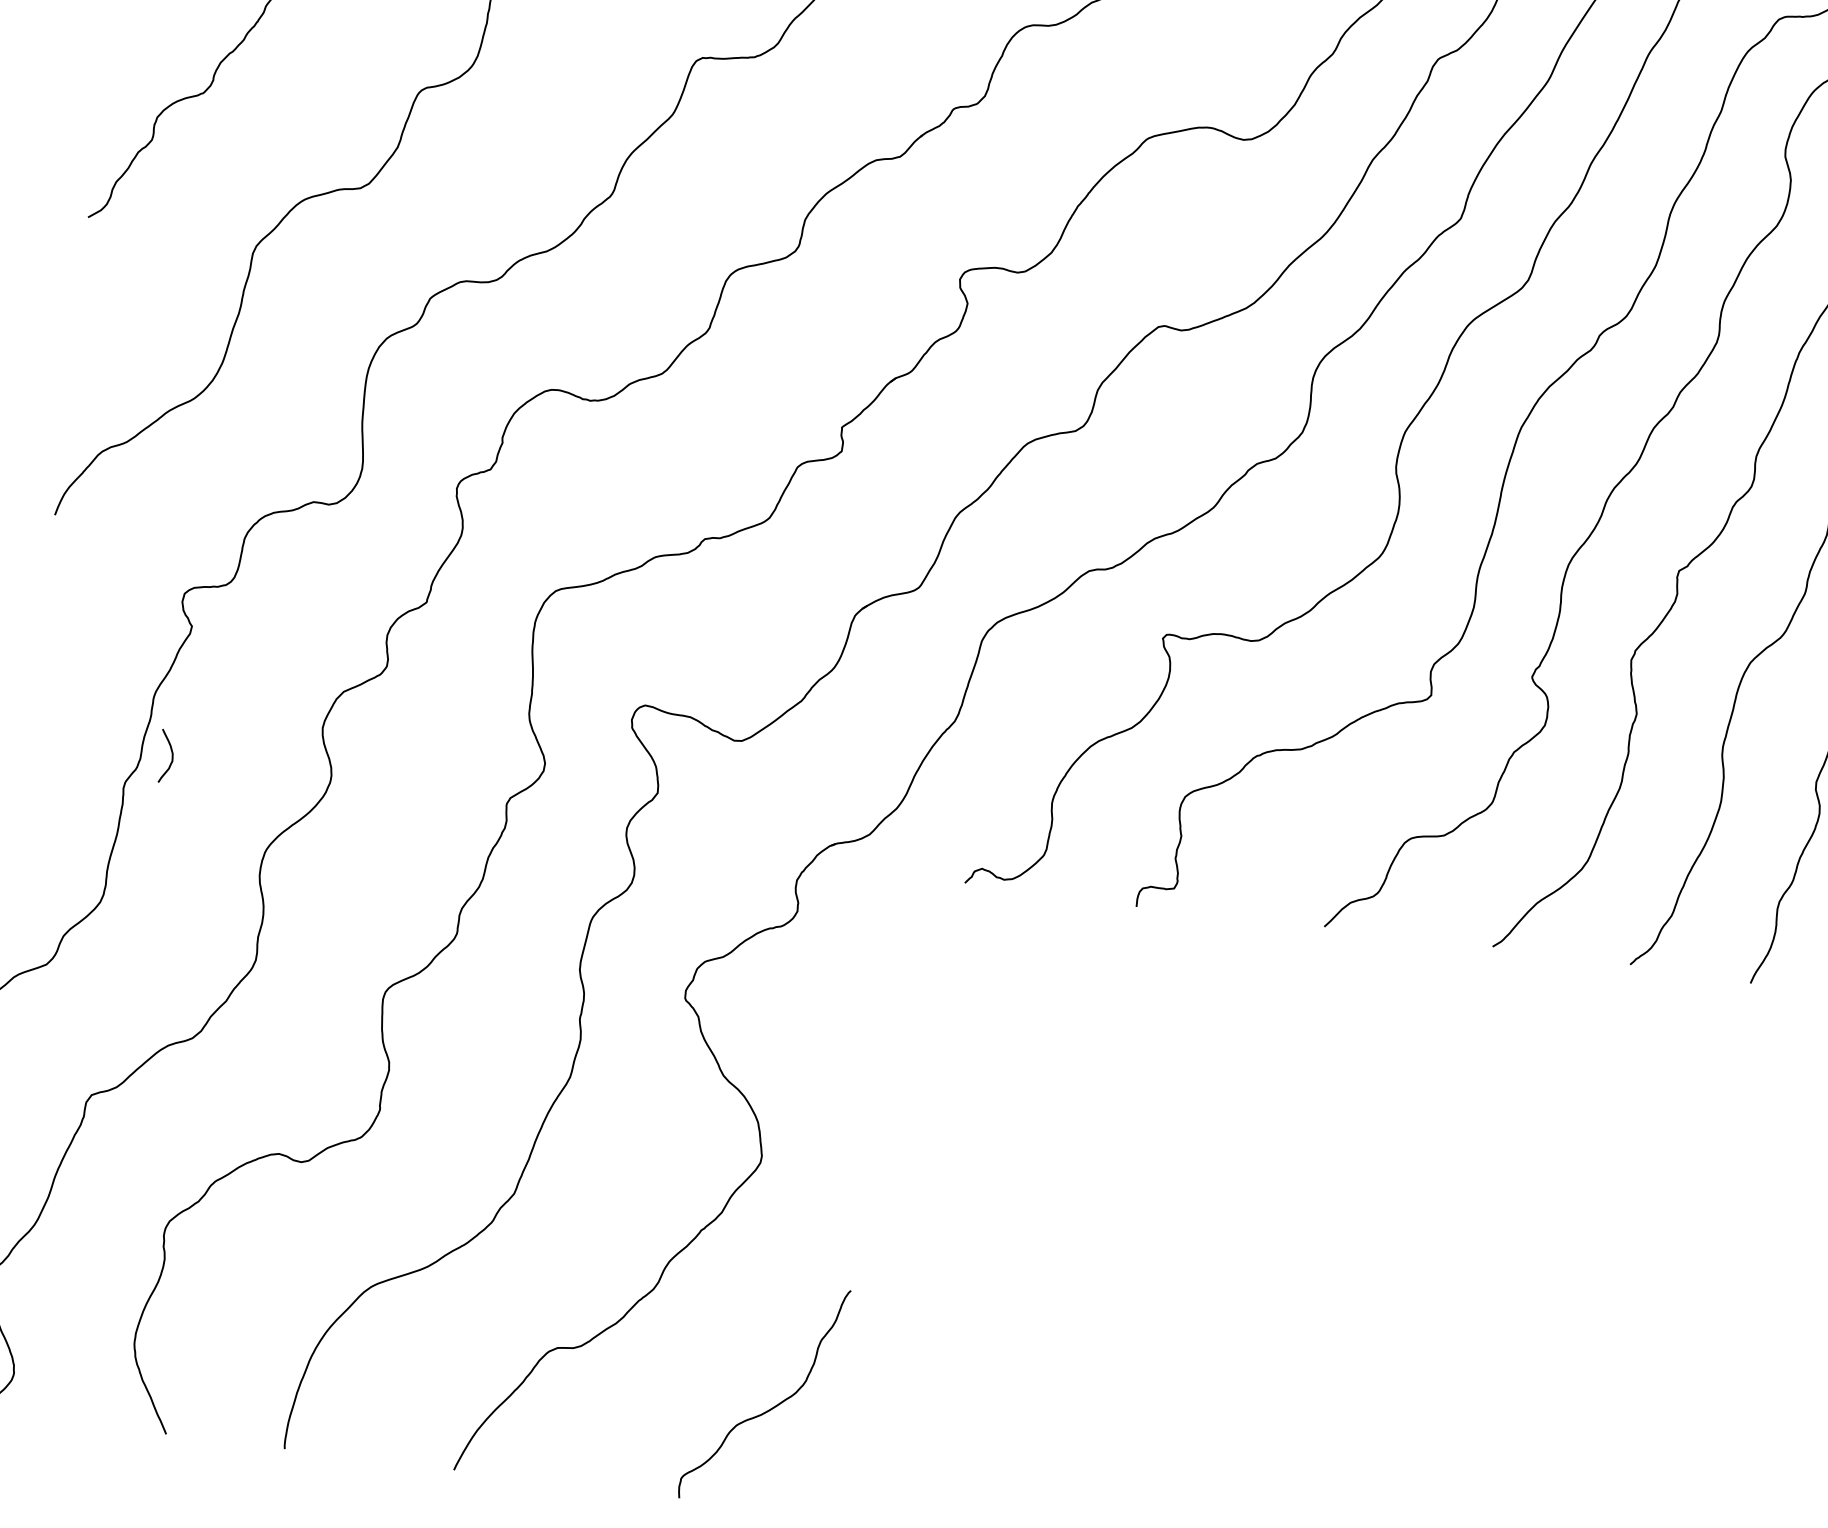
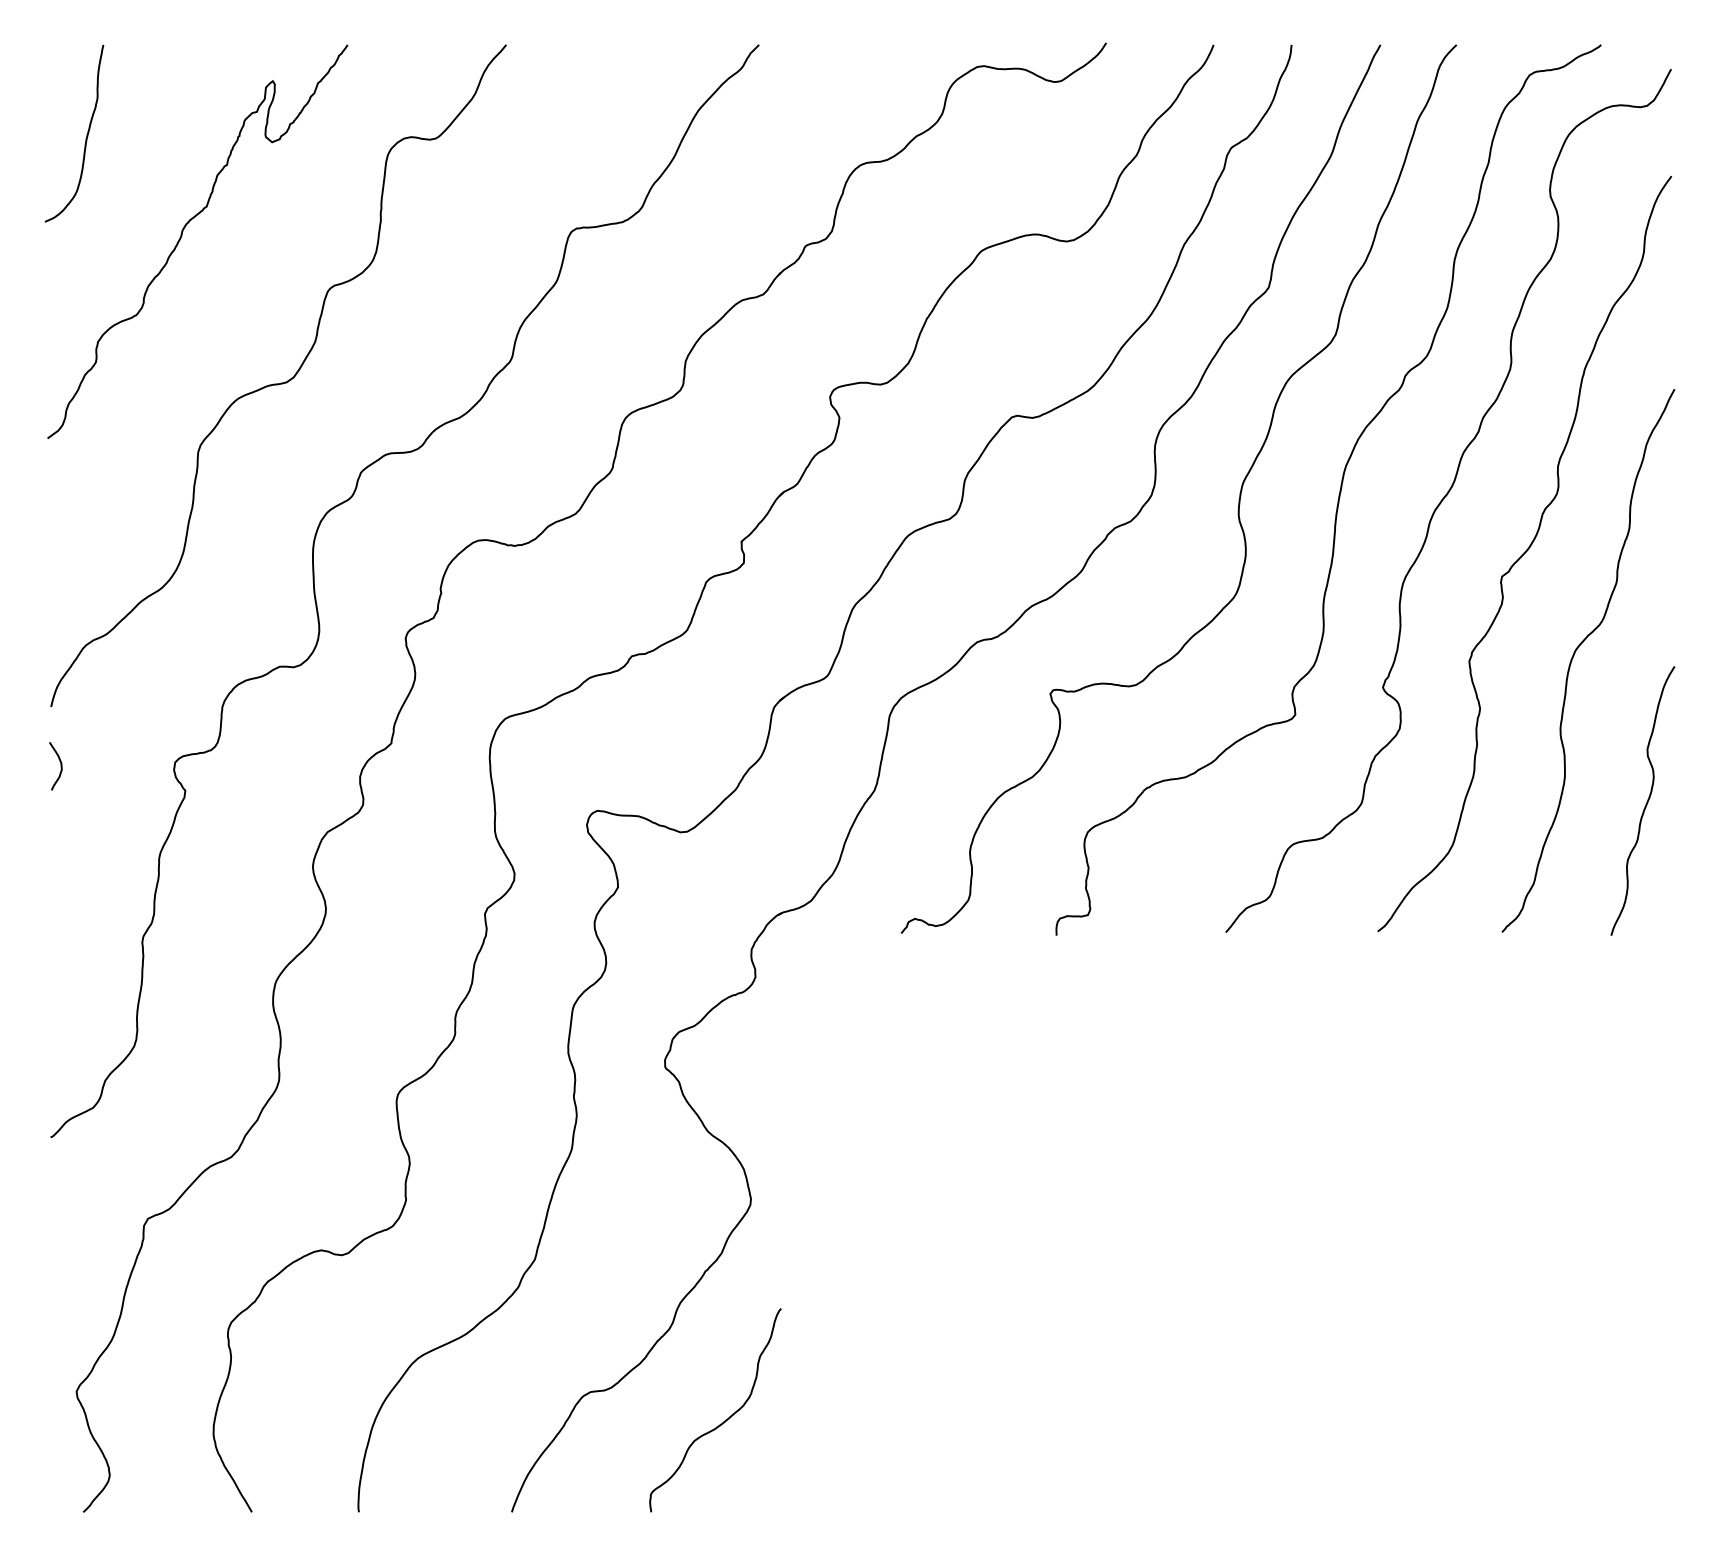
curve: (171, 757) -> (60, 766), moved
curve: (774, 1405) -> (725, 1419), moved

